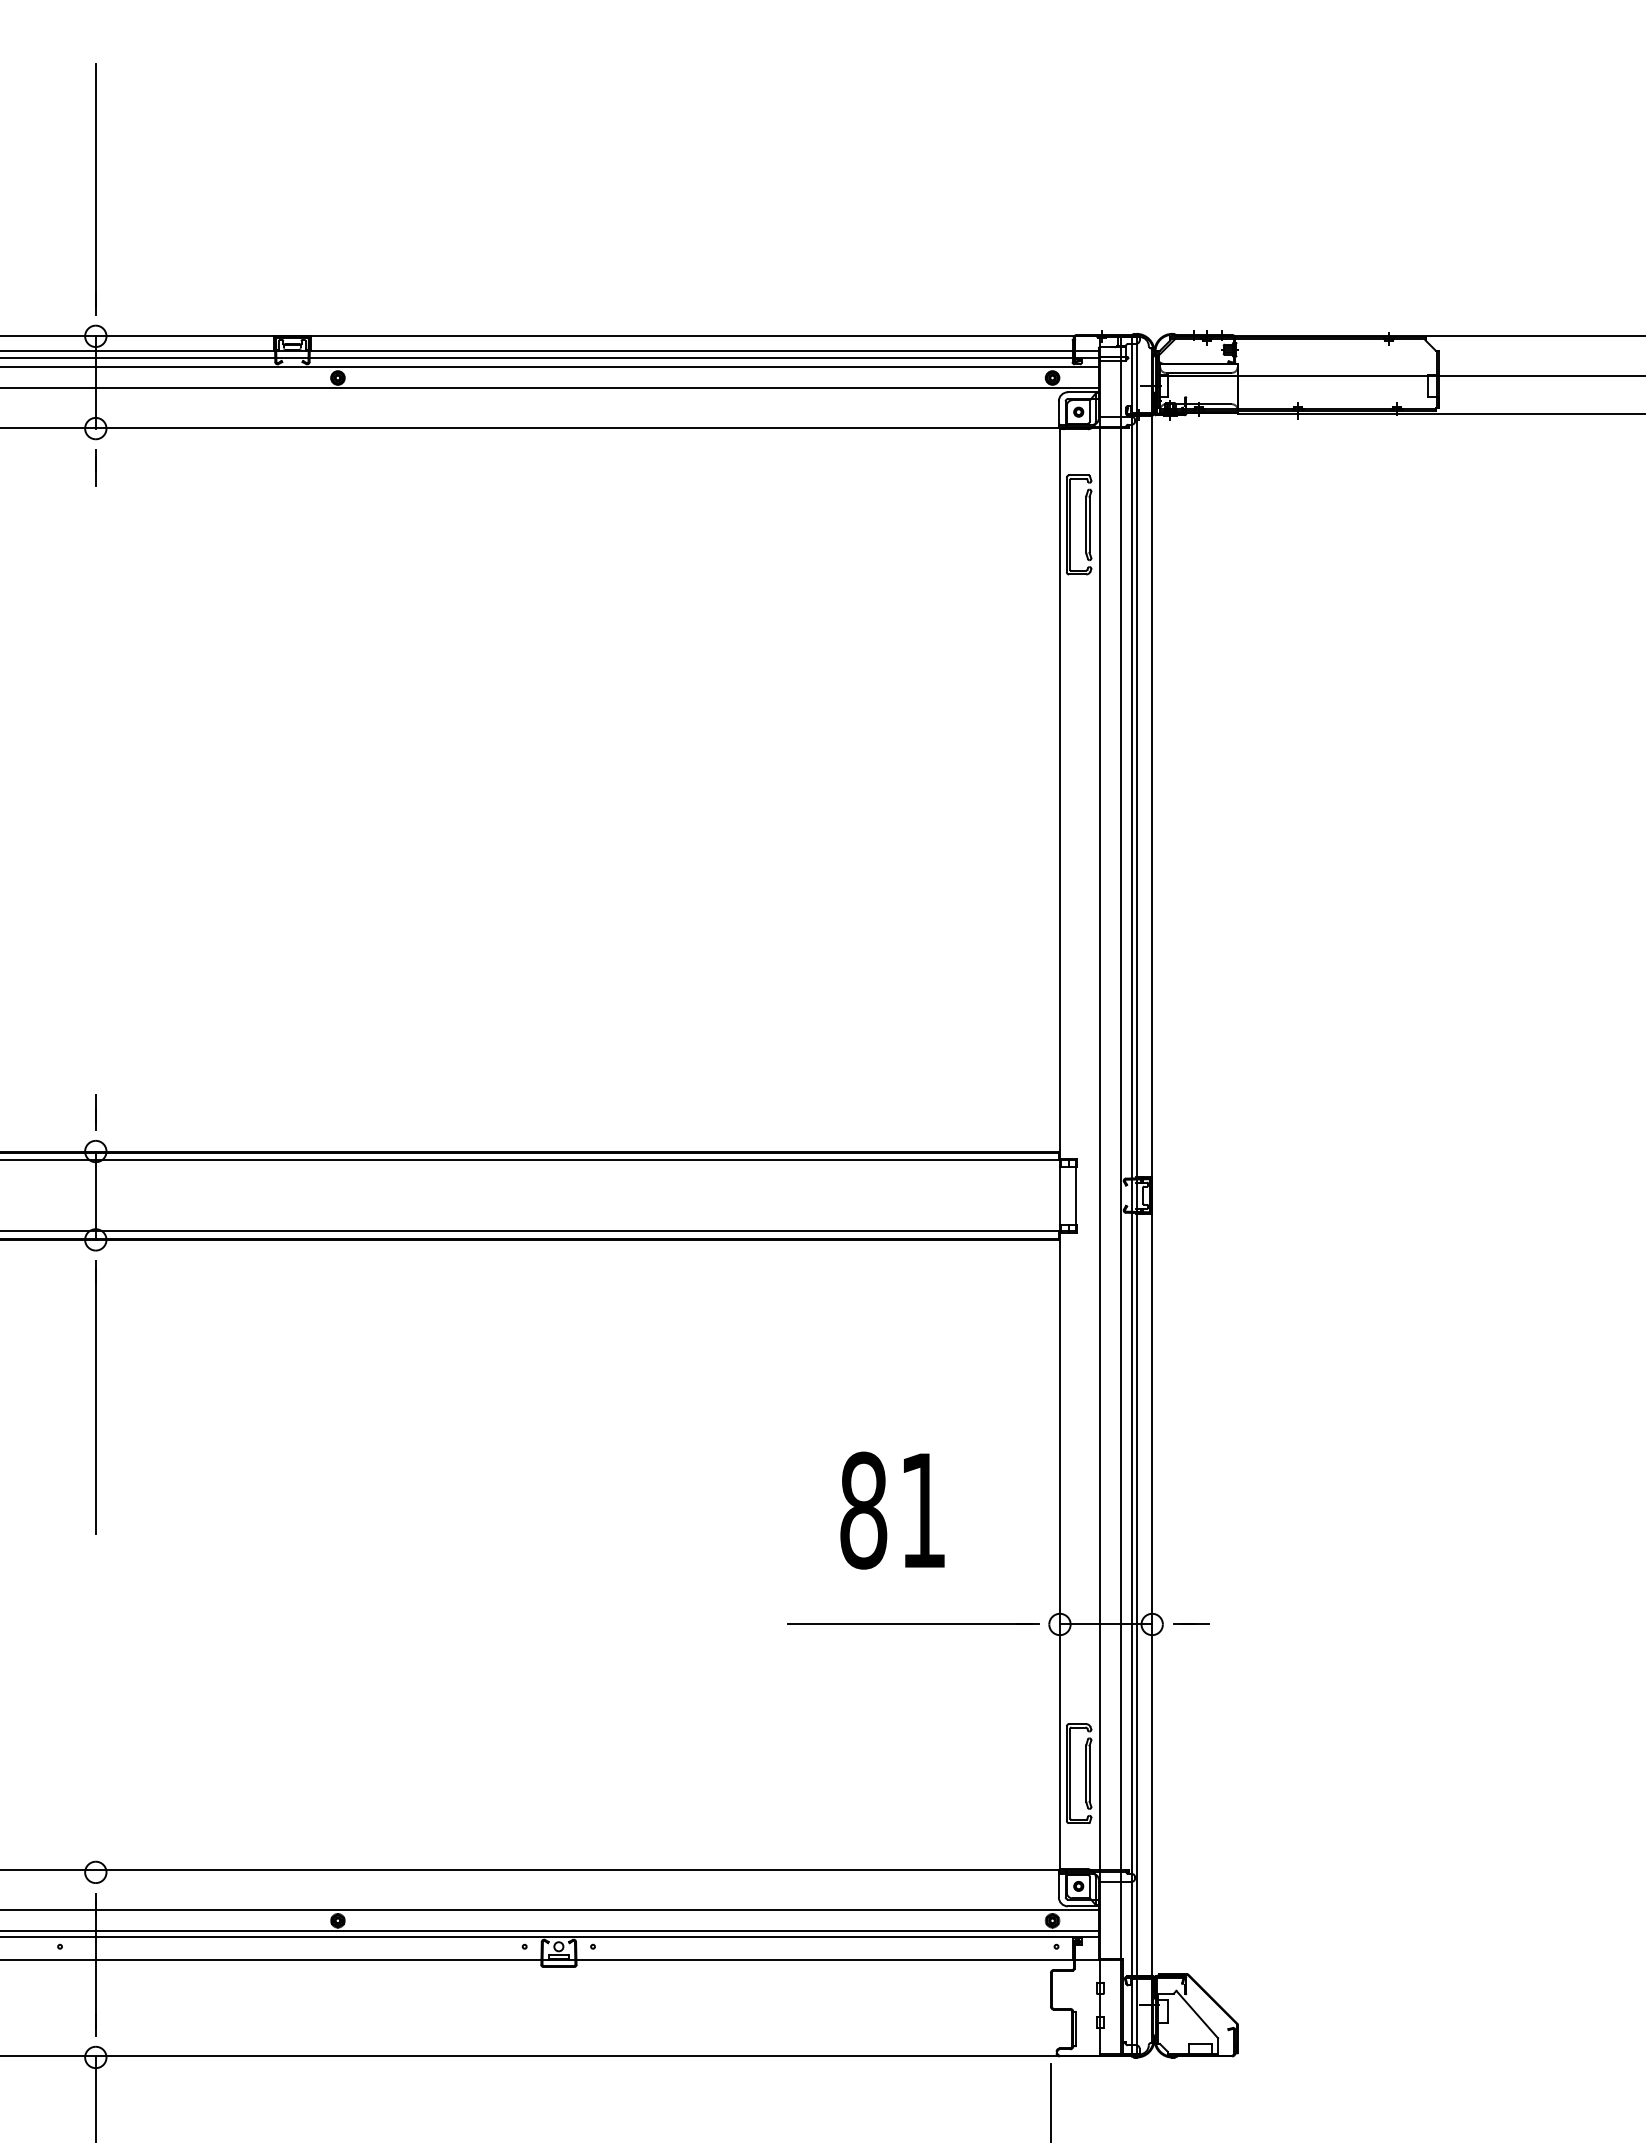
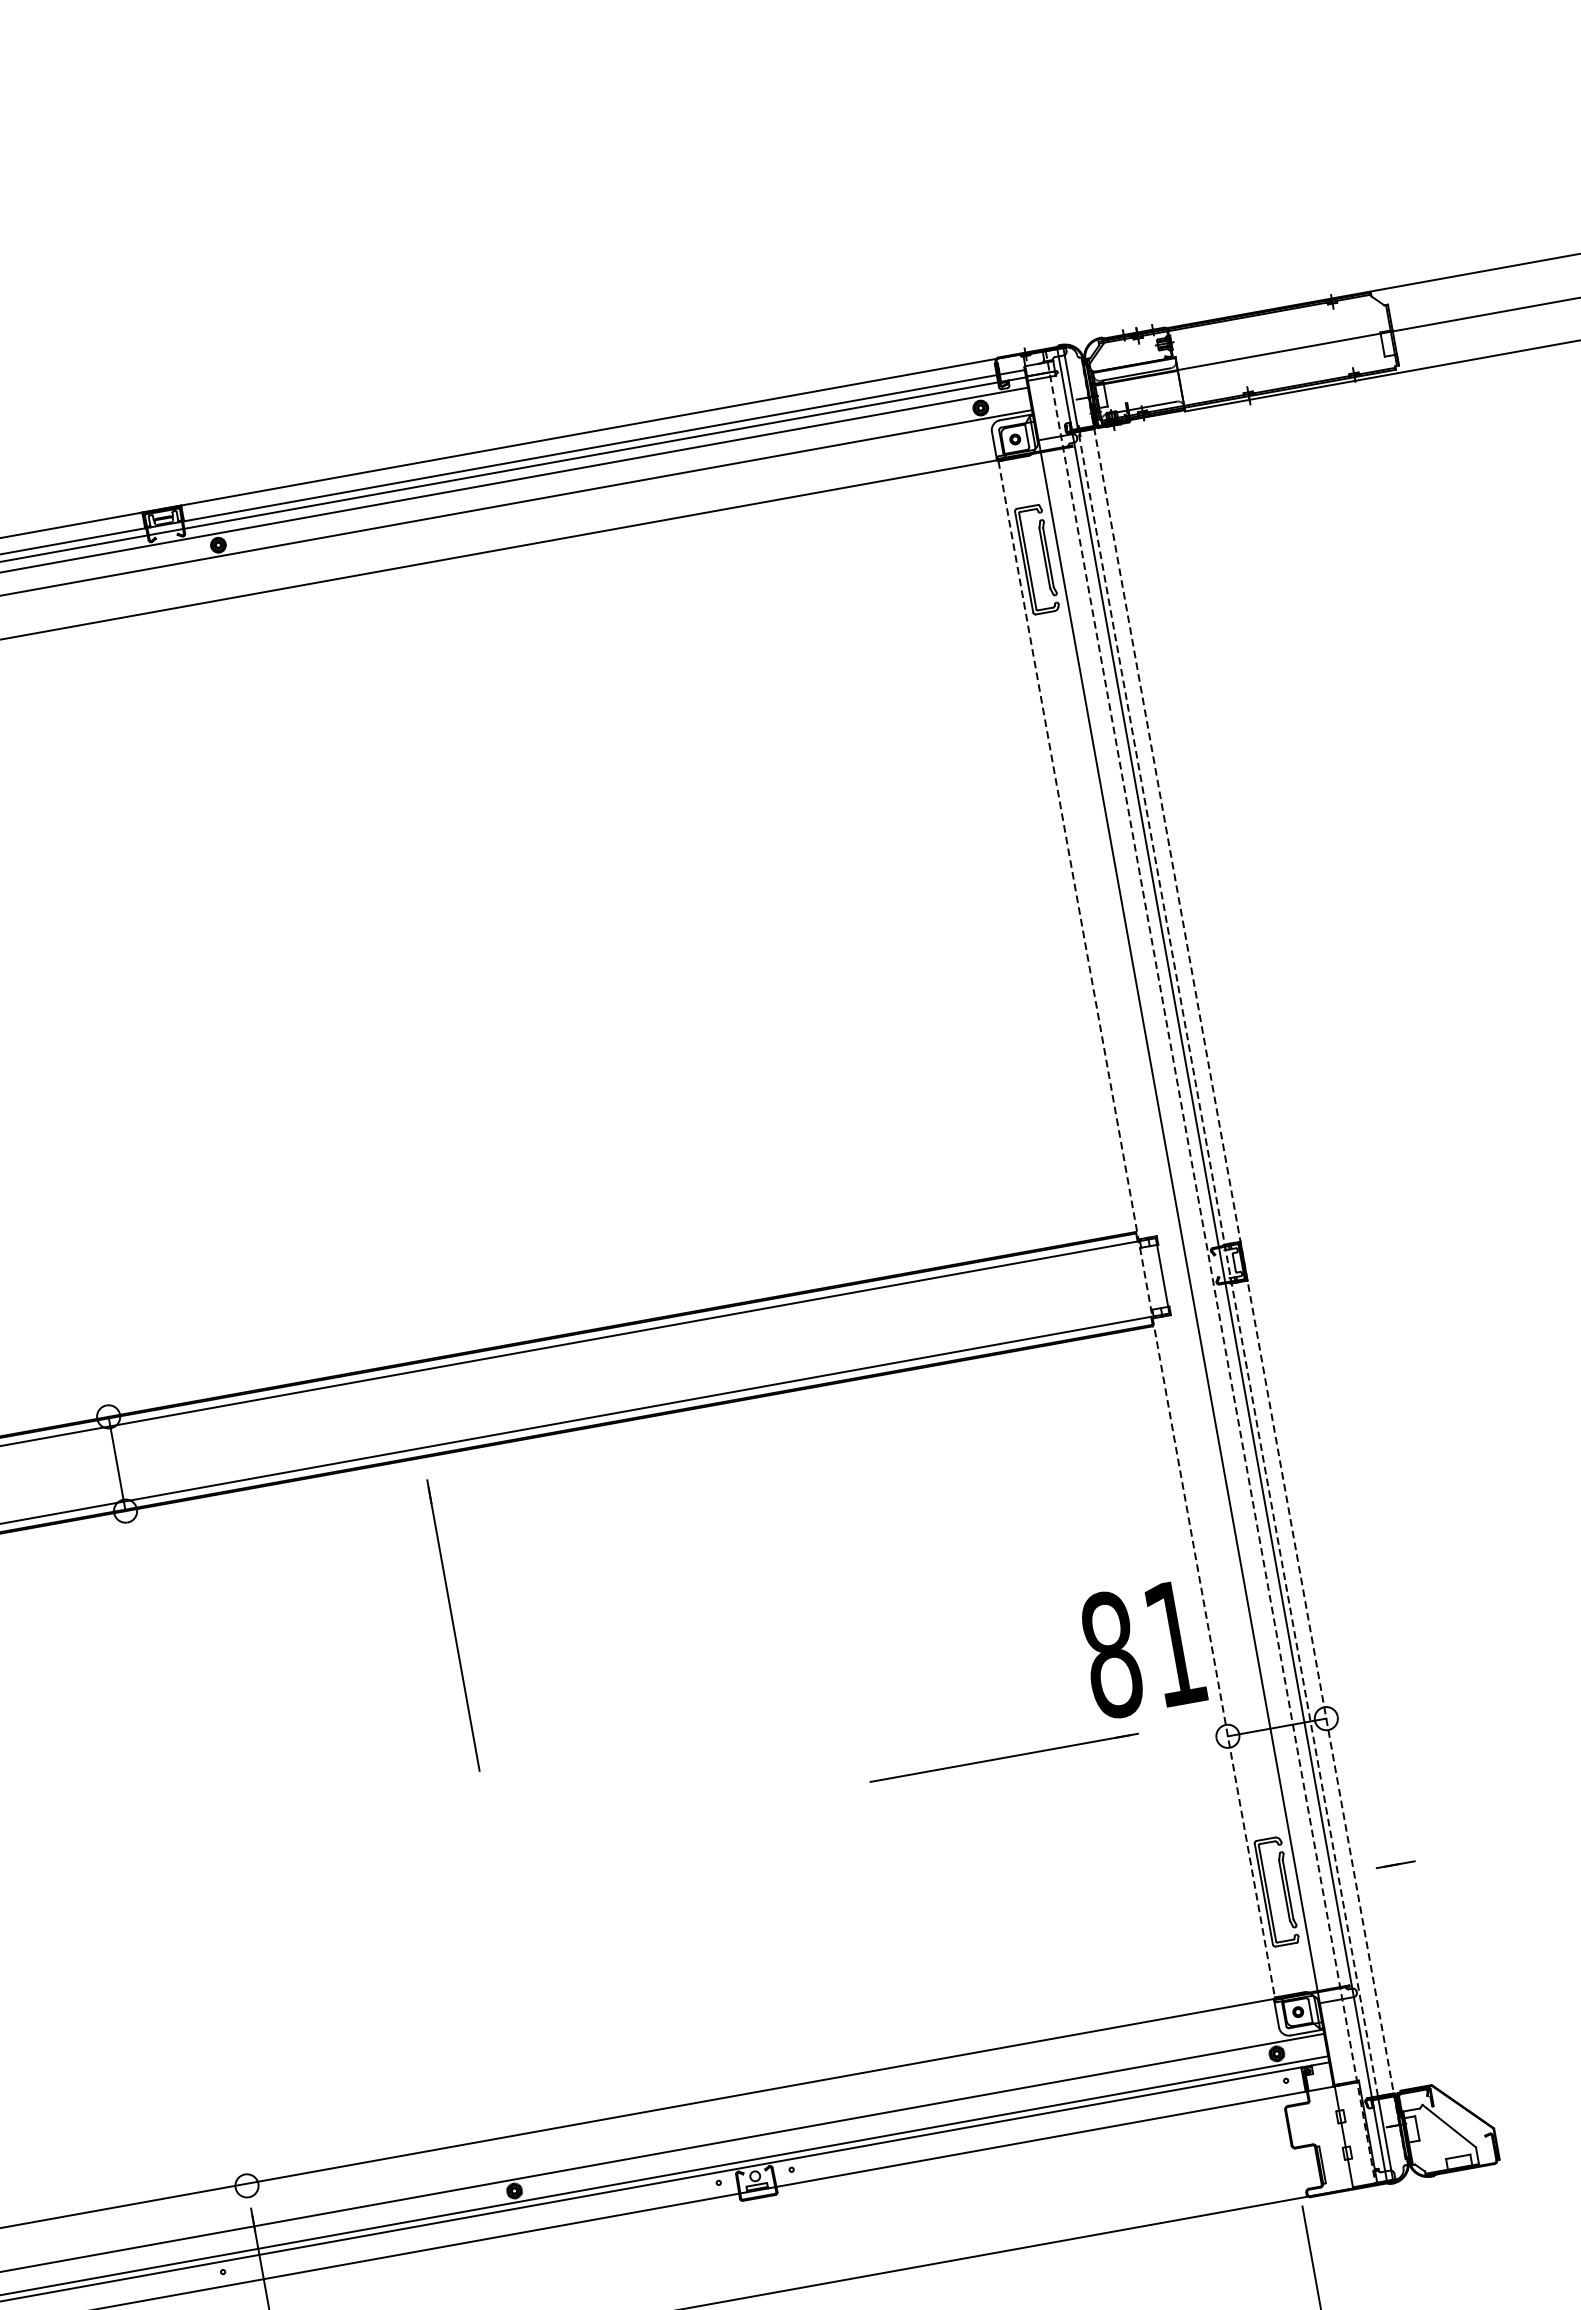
line: (95, 1112) -> (100, 1375), removed
line: (1059, 1149) -> (1136, 1229), solid -> dashed
line: (1120, 1195) -> (1210, 1267), solid -> dashed
line: (1137, 1195) -> (1228, 1263), solid -> dashed
line: (1152, 1196) -> (1244, 1262), solid -> dashed
line: (95, 1397) -> (453, 1625), moved
text: (892, 1510) -> (1142, 1649), moved
line: (913, 1623) -> (1004, 1756), moved
line: (1191, 1623) -> (1395, 1863), moved

